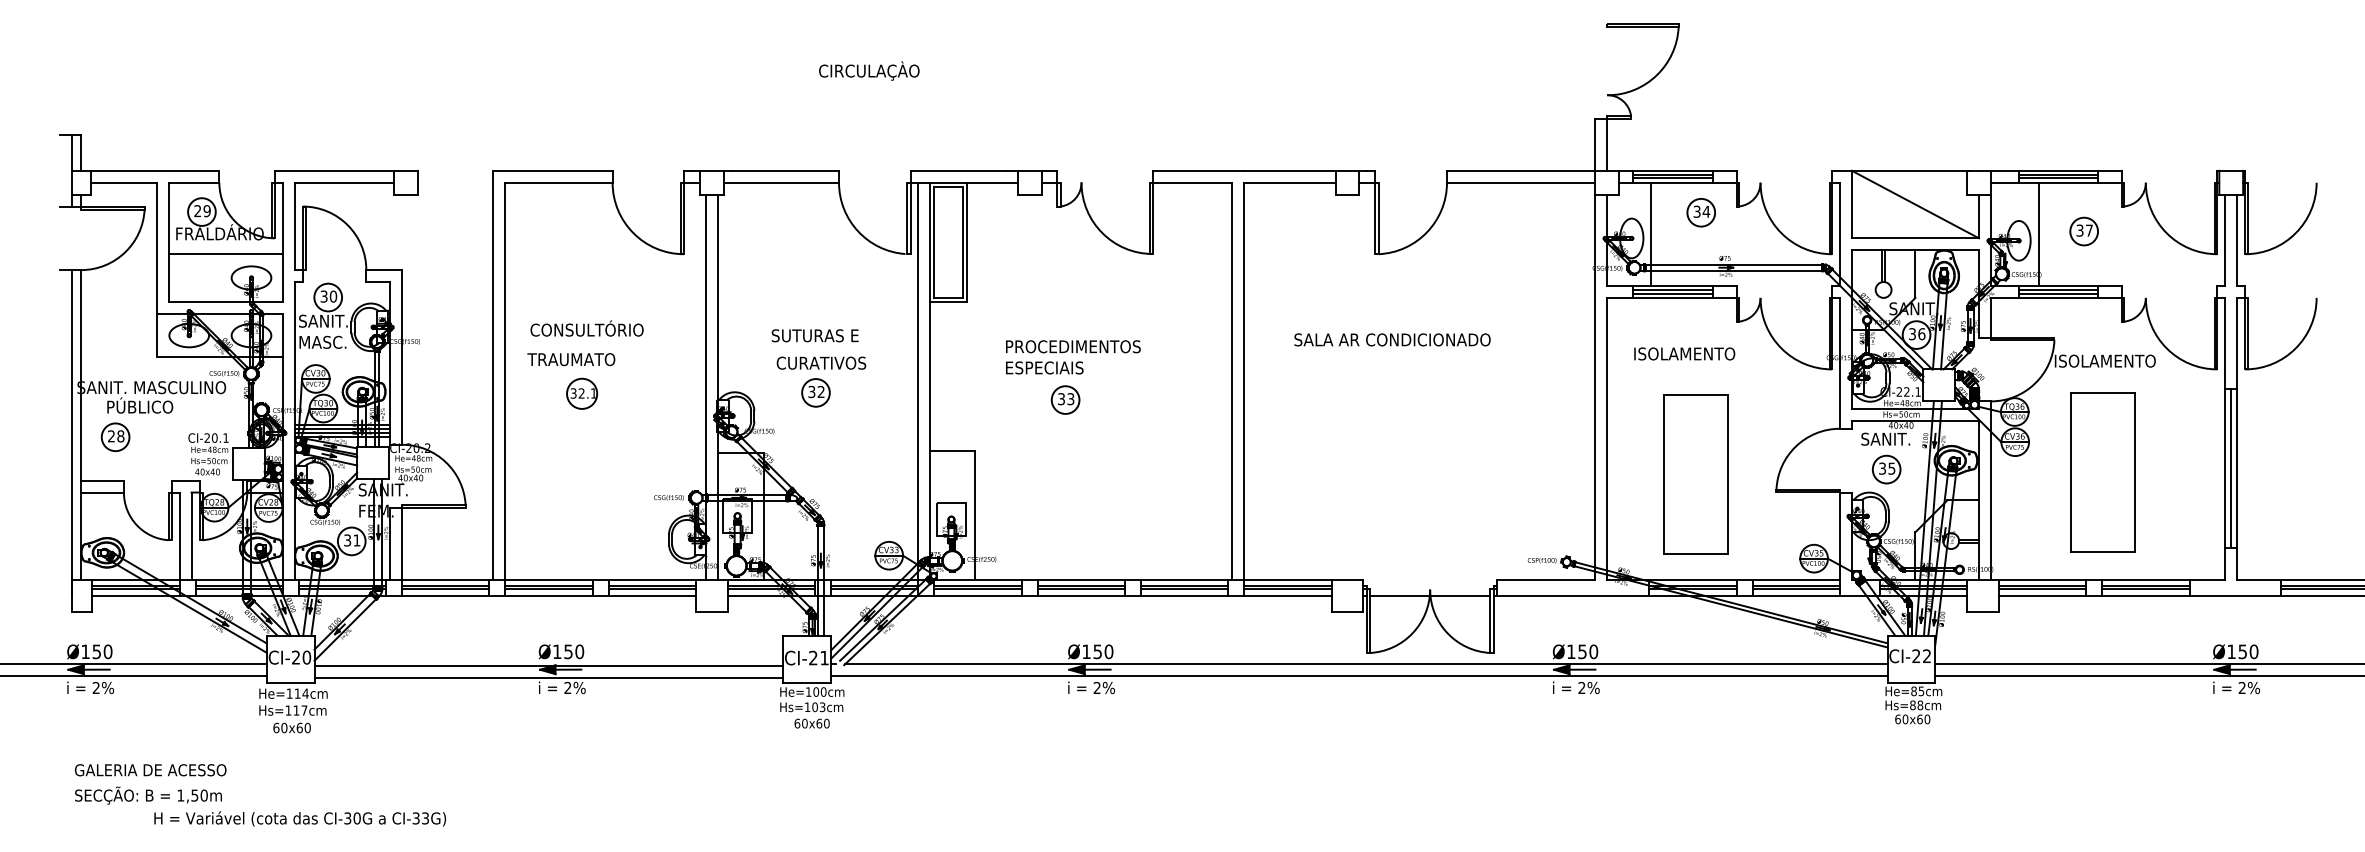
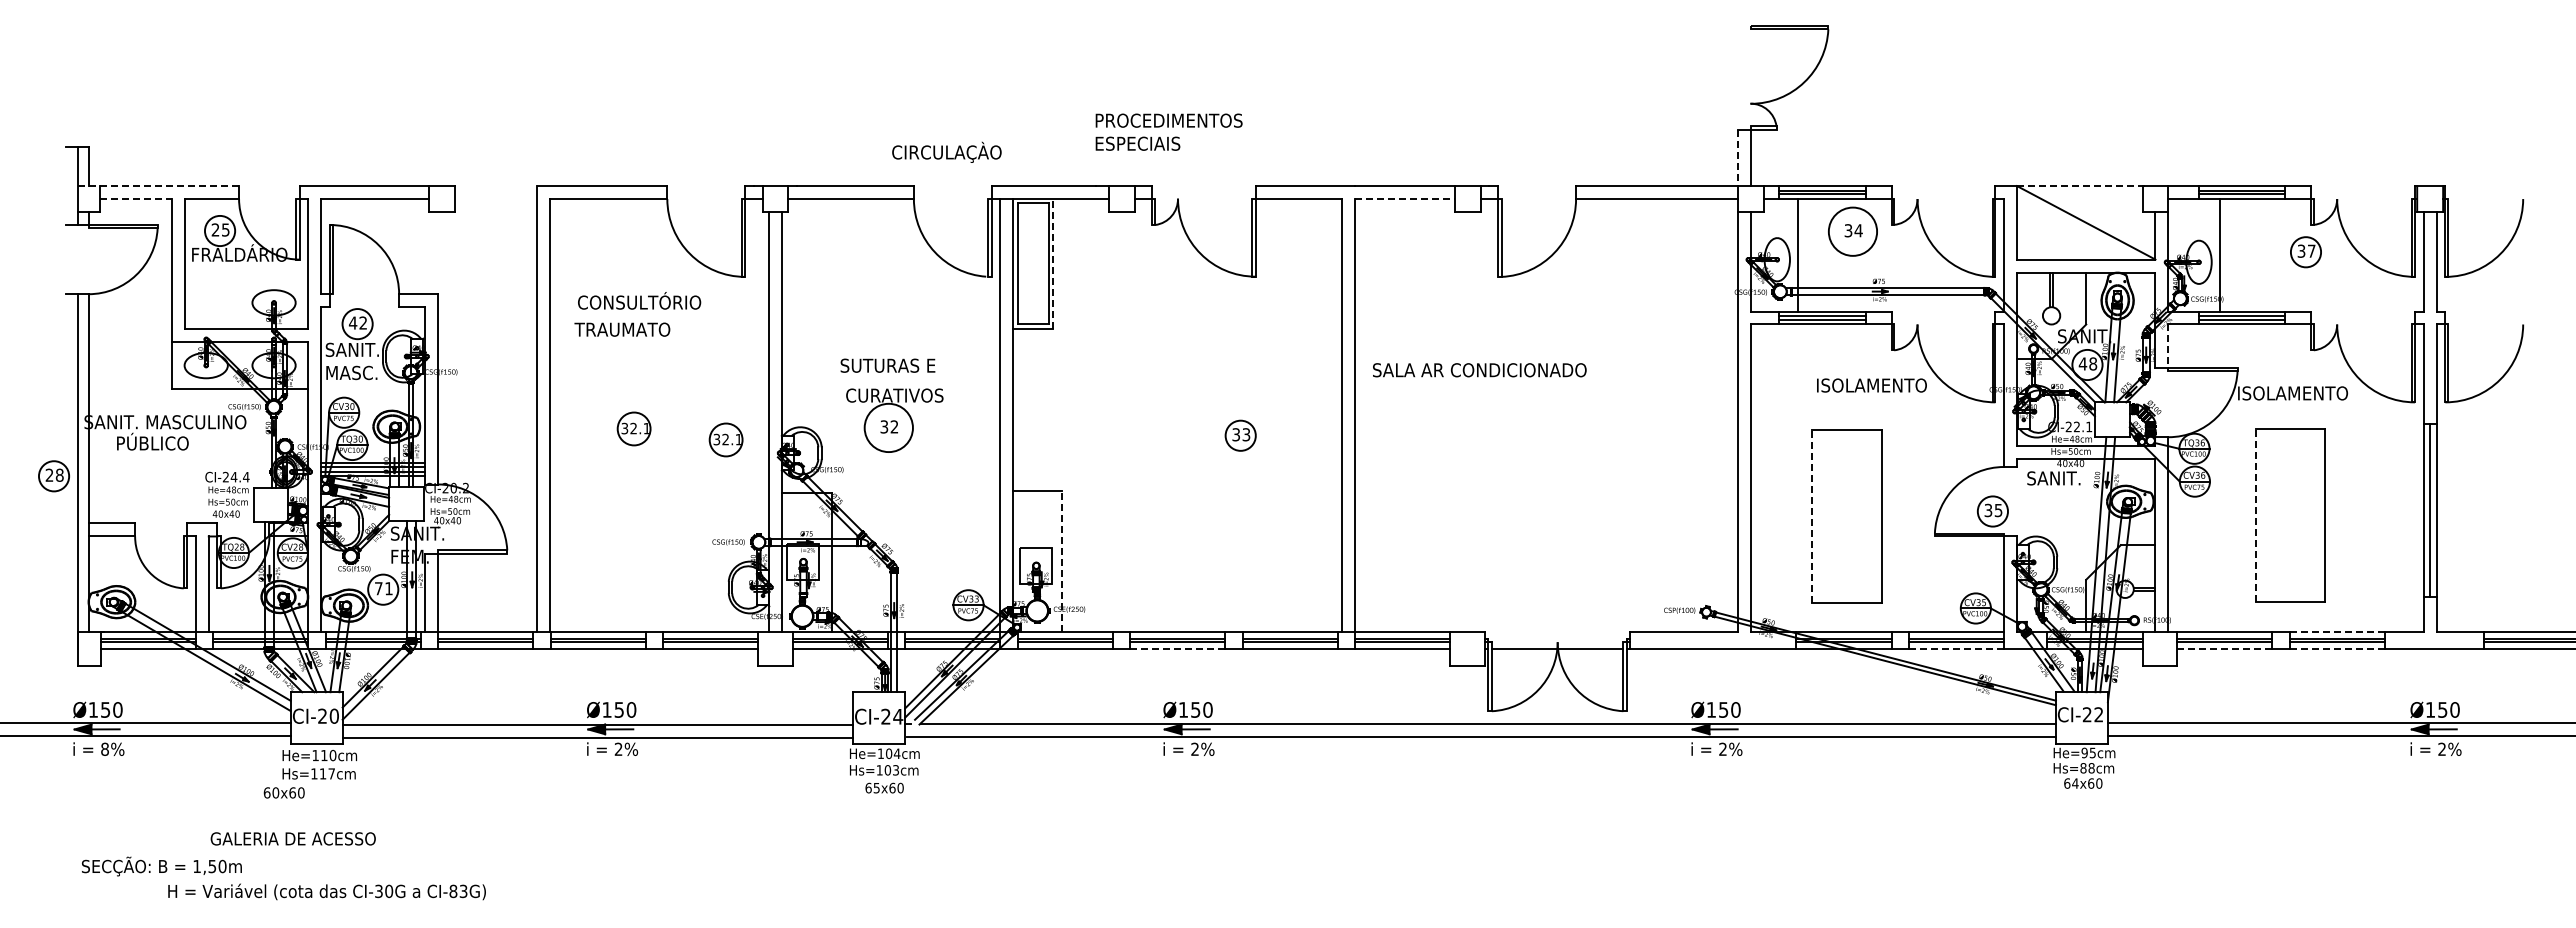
text: (868, 70) -> (946, 151), moved
line: (1595, 145) -> (1737, 158), solid -> dashed
line: (146, 171) -> (159, 186), solid -> dashed
line: (1911, 171) -> (2081, 186), solid -> dashed
line: (124, 183) -> (135, 199), solid -> dashed
line: (1289, 183) -> (1404, 199), solid -> dashed
text: (206, 210) -> (225, 229), 29 -> 25
circle: (1700, 212) -> (1852, 231), size x1.6
part: (2083, 231) -> (2305, 252), moved
line: (967, 241) -> (1053, 263), solid -> dashed
line: (226, 253) -> (246, 276), removed
text: (328, 296) -> (357, 322), 30 -> 42
line: (1990, 318) -> (2168, 346), solid -> dashed
text: (587, 328) -> (639, 300), moved
text: (1916, 333) -> (2087, 363), 36 -> 48
text: (1392, 340) -> (1479, 370), moved
text: (1684, 353) -> (1871, 385), moved
text: (1072, 356) -> (1168, 131), moved
text: (571, 359) -> (622, 329), moved
circle: (815, 392) -> (888, 427), size x1.6
part: (1065, 399) -> (1240, 435), moved
part: (666, 403) -> (725, 439), added
part: (115, 437) -> (53, 476), moved
text: (219, 437) -> (239, 476), CI-20.1 -> CI-24.4
part: (1886, 469) -> (1992, 511), moved
line: (2070, 473) -> (2255, 515), solid -> dashed
line: (1664, 474) -> (1812, 516), solid -> dashed
line: (975, 514) -> (1062, 560), solid -> dashed
text: (347, 540) -> (378, 588), 31 -> 71
line: (2146, 579) -> (2337, 631), solid -> dashed
line: (1081, 595) -> (1177, 648), solid -> dashed
line: (1796, 595) -> (1956, 648), solid -> dashed
line: (2042, 595) -> (2224, 648), solid -> dashed
line: (2146, 595) -> (2337, 648), solid -> dashed
text: (824, 657) -> (898, 716), CI-21 -> CI-24
text: (95, 687) -> (104, 748), 2% -> 8%
text: (823, 691) -> (896, 753), He=100cm -> He=104cm
text: (1913, 691) -> (2084, 753), He=85cm -> He=95cm
text: (305, 693) -> (332, 755), He=114cm -> He=110cm
text: (1905, 719) -> (2075, 783), 60x60 -> 64x60
text: (804, 723) -> (876, 787), 60x60 -> 65x60
text: (291, 727) -> (283, 792), moved
text: (149, 769) -> (292, 838), moved
text: (416, 817) -> (453, 890), CI-33G) -> CI-83G)

